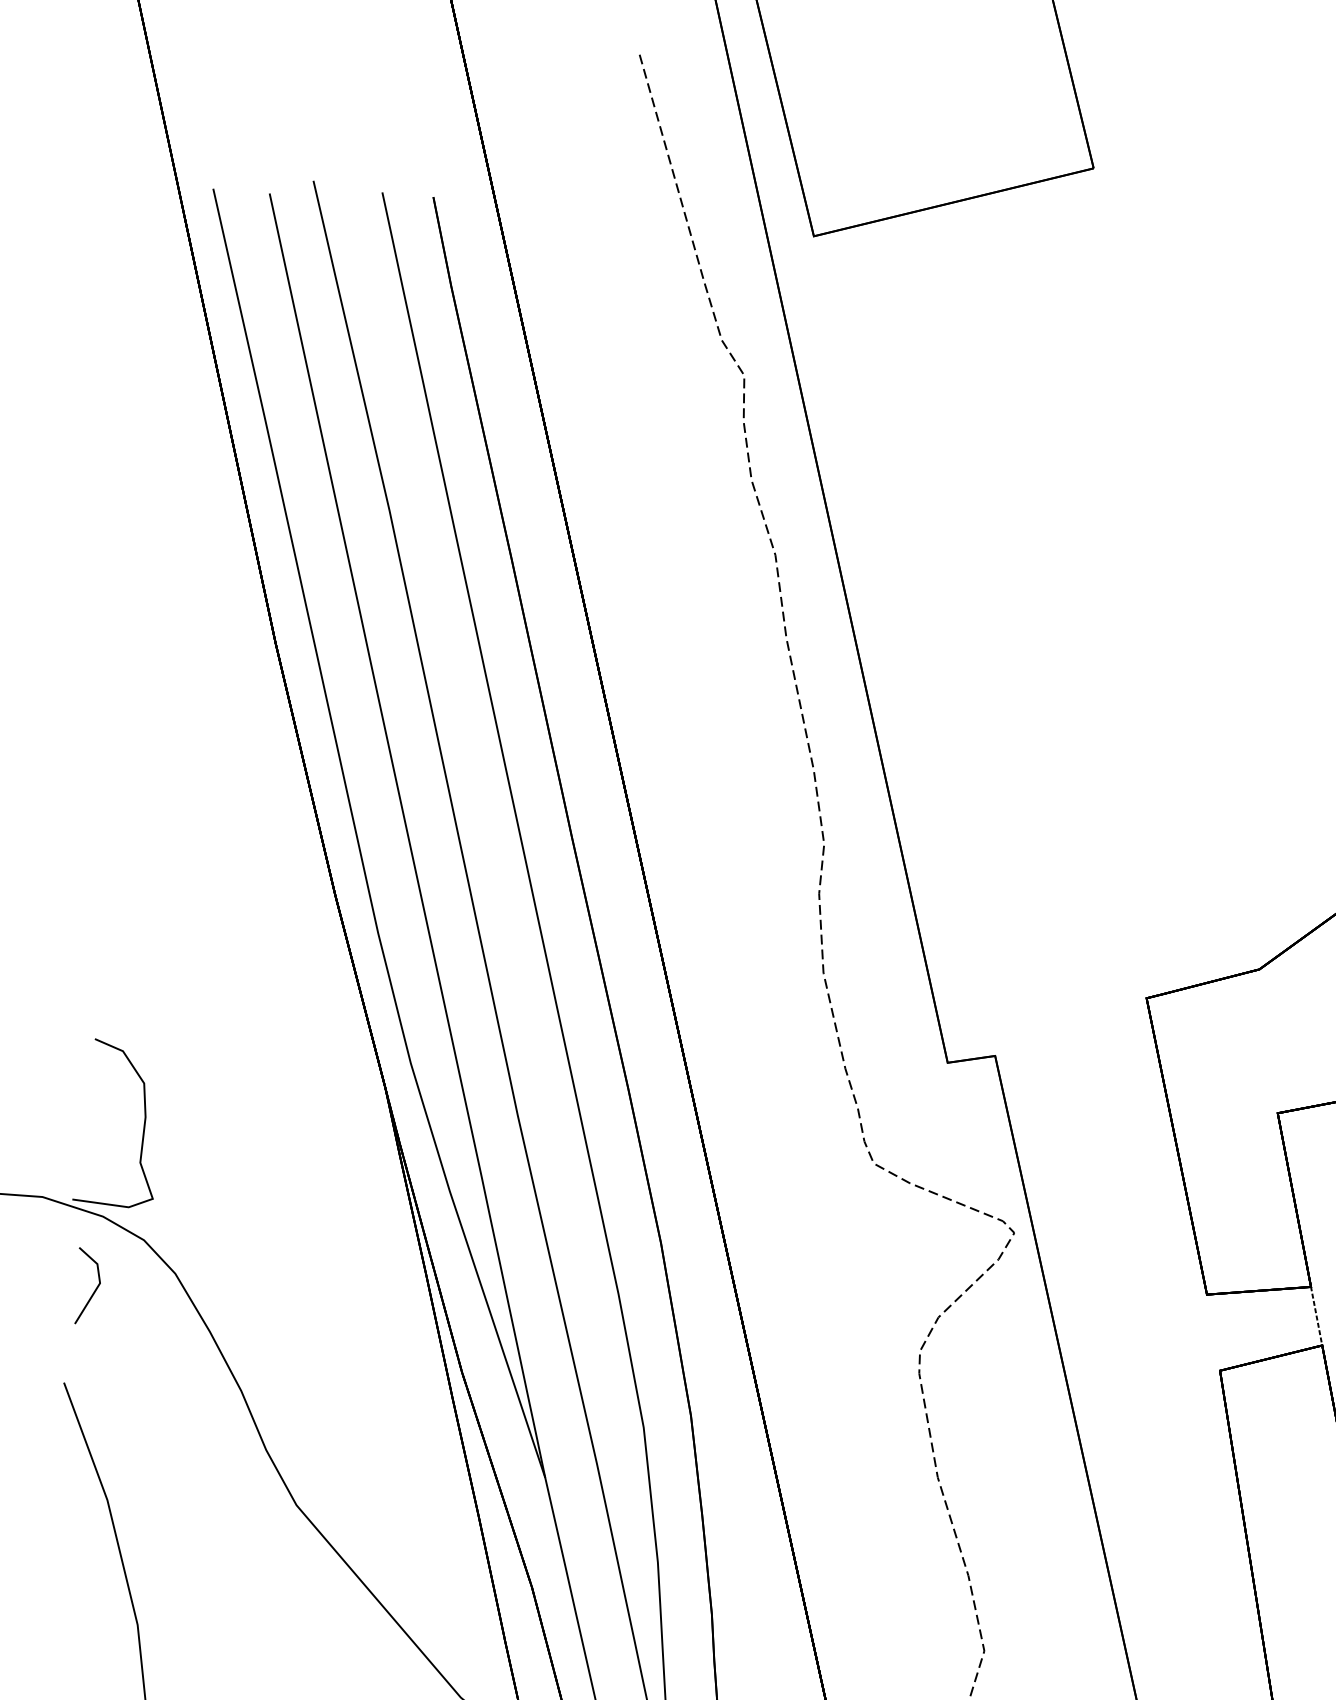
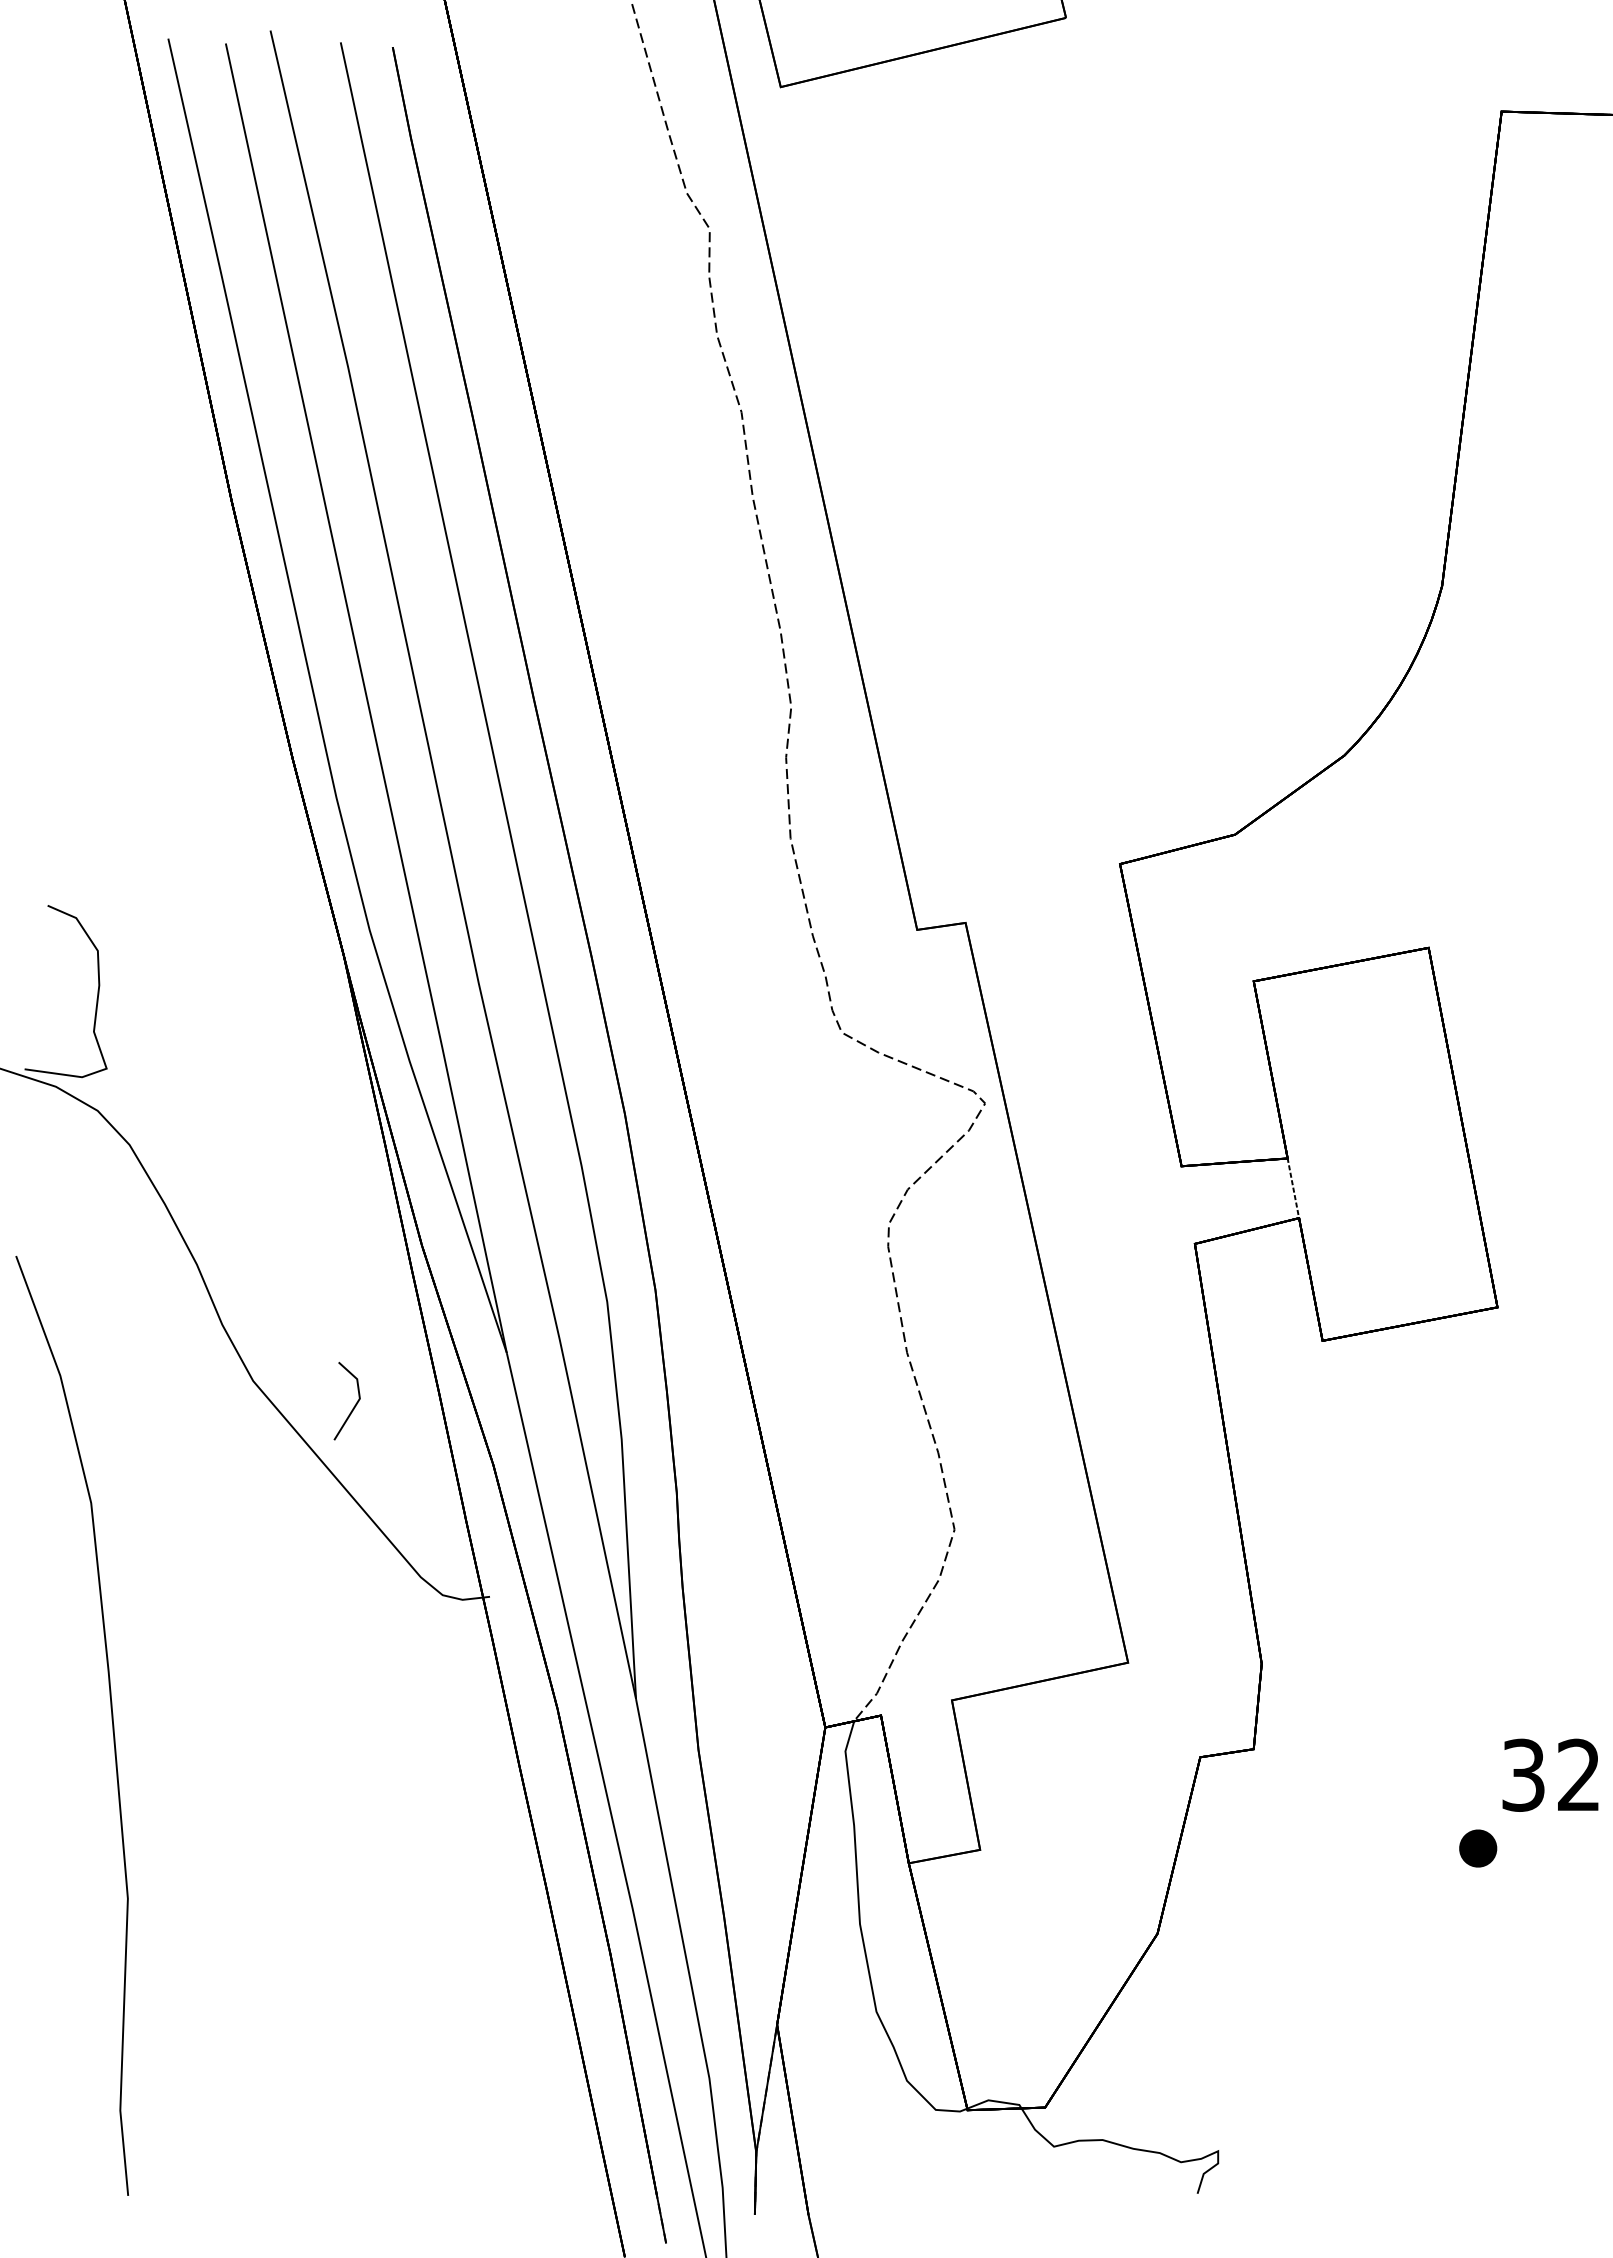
line: (94, 1289) -> (354, 1405), moved

